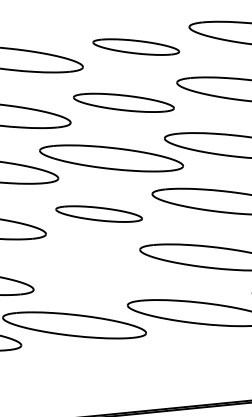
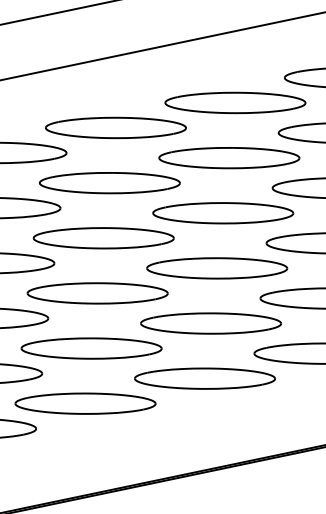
part: (135, 46) -> (115, 127), size x1.67
part: (123, 103) -> (109, 183), size x1.43
part: (99, 214) -> (97, 293), size x1.67
part: (86, 269) -> (91, 348), added

